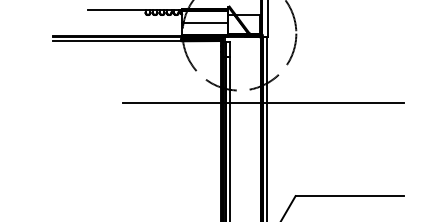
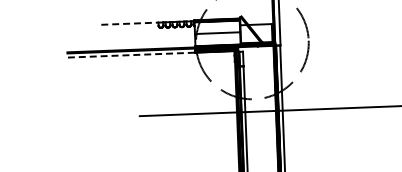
line: (116, 9) -> (129, 23), solid -> dashed
line: (117, 41) -> (131, 55), solid -> dashed

